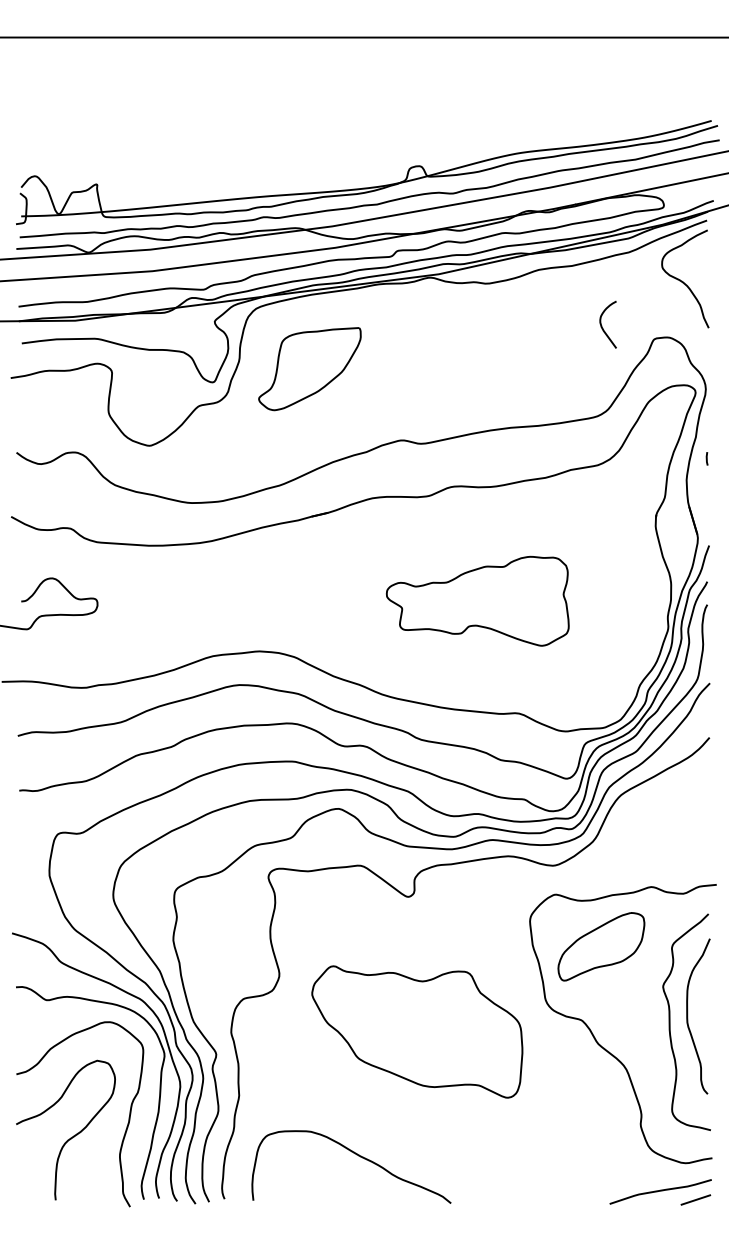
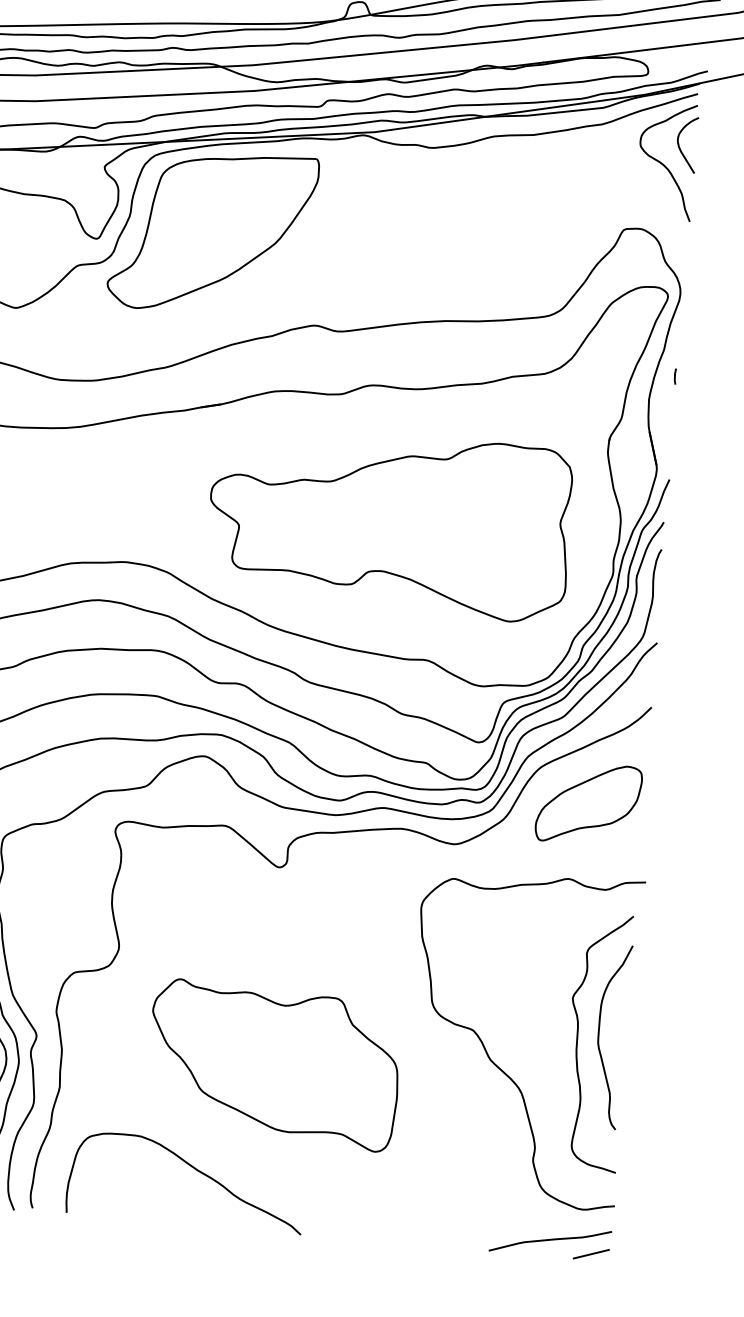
curve: (602, 325) -> (680, 145), moved
part: (309, 368) -> (212, 231), size x1.67
part: (477, 601) -> (389, 523), size x1.67
part: (601, 946) -> (588, 803), moved
part: (417, 1031) -> (274, 1064), moved

